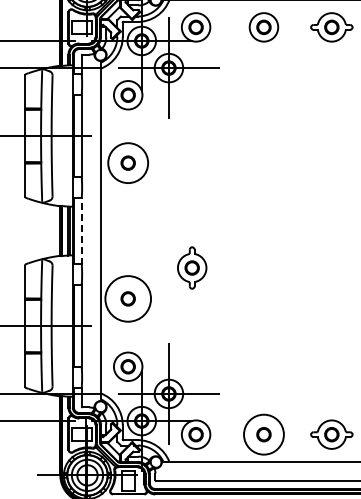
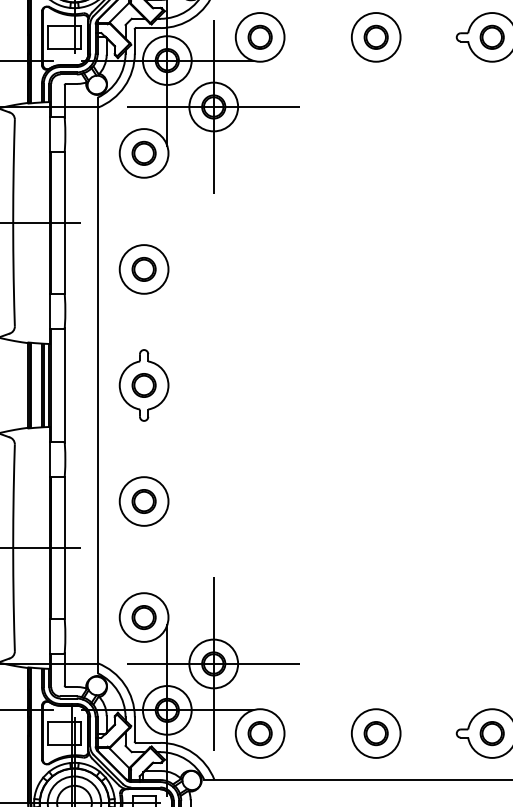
circle: (127, 162) -> (142, 268), size x0.71
line: (81, 231) -> (64, 386), dashed -> solid
part: (192, 267) -> (144, 384), moved
circle: (127, 298) -> (142, 500), size x0.62
circle: (263, 434) -> (375, 733), size x0.71

